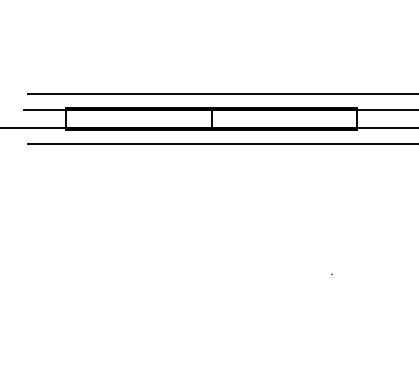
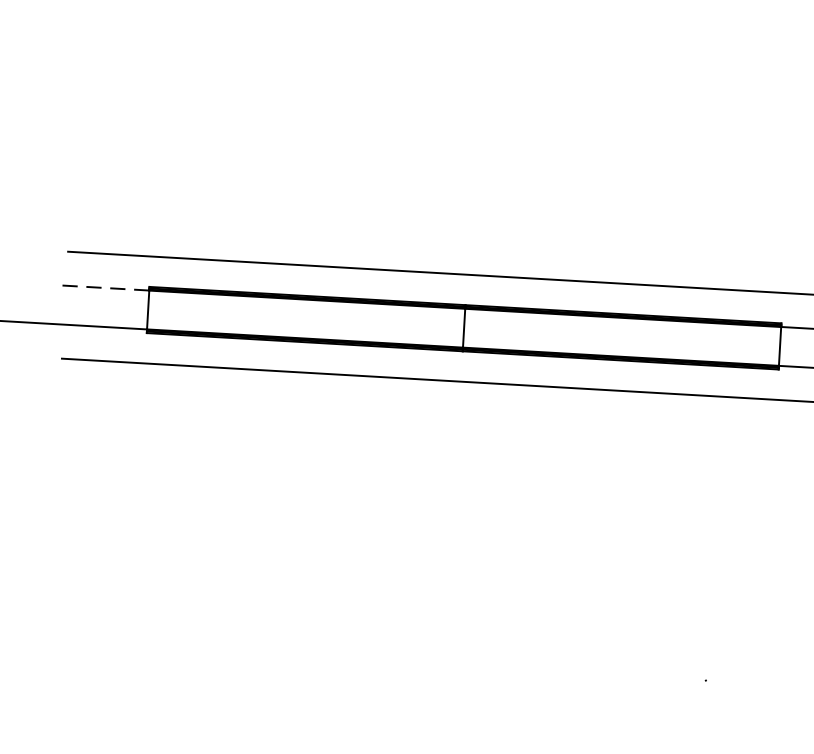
line: (44, 109) -> (102, 286), solid -> dashed

